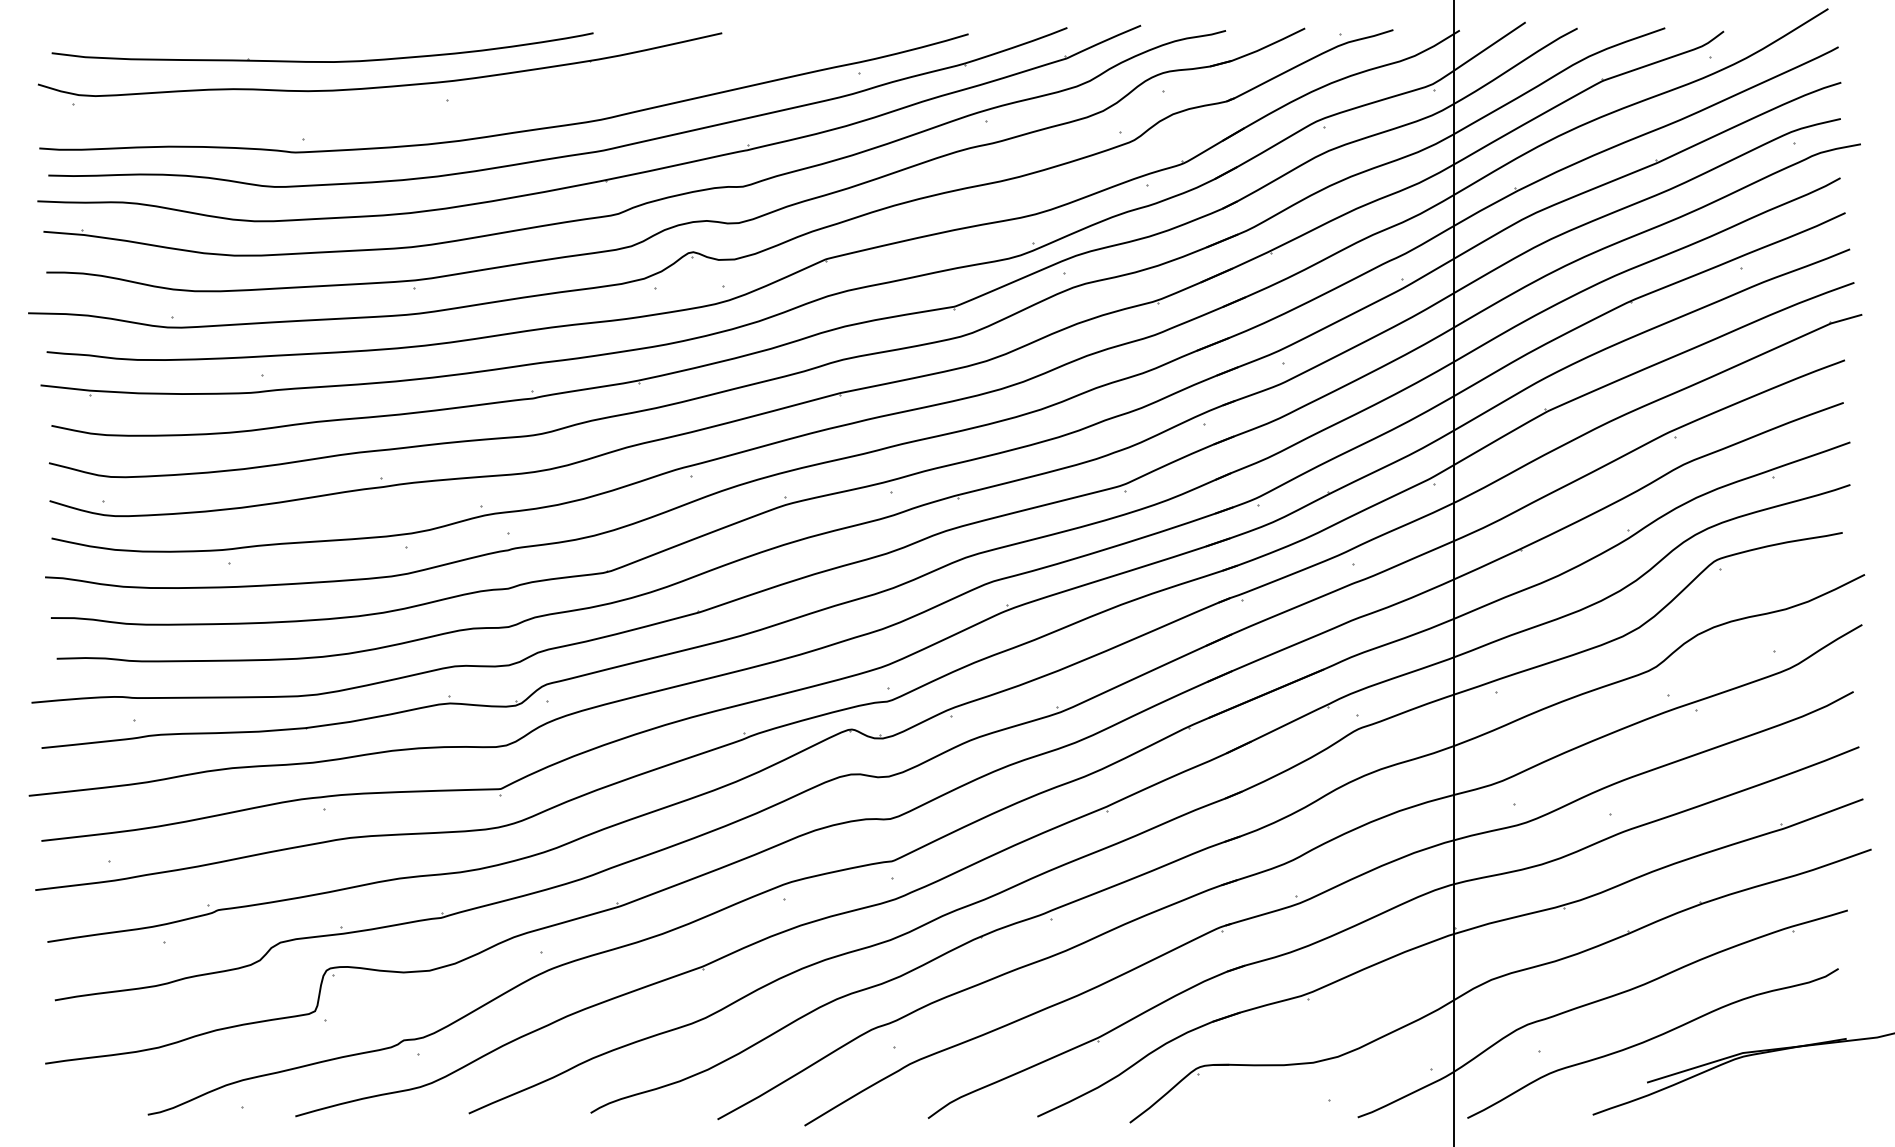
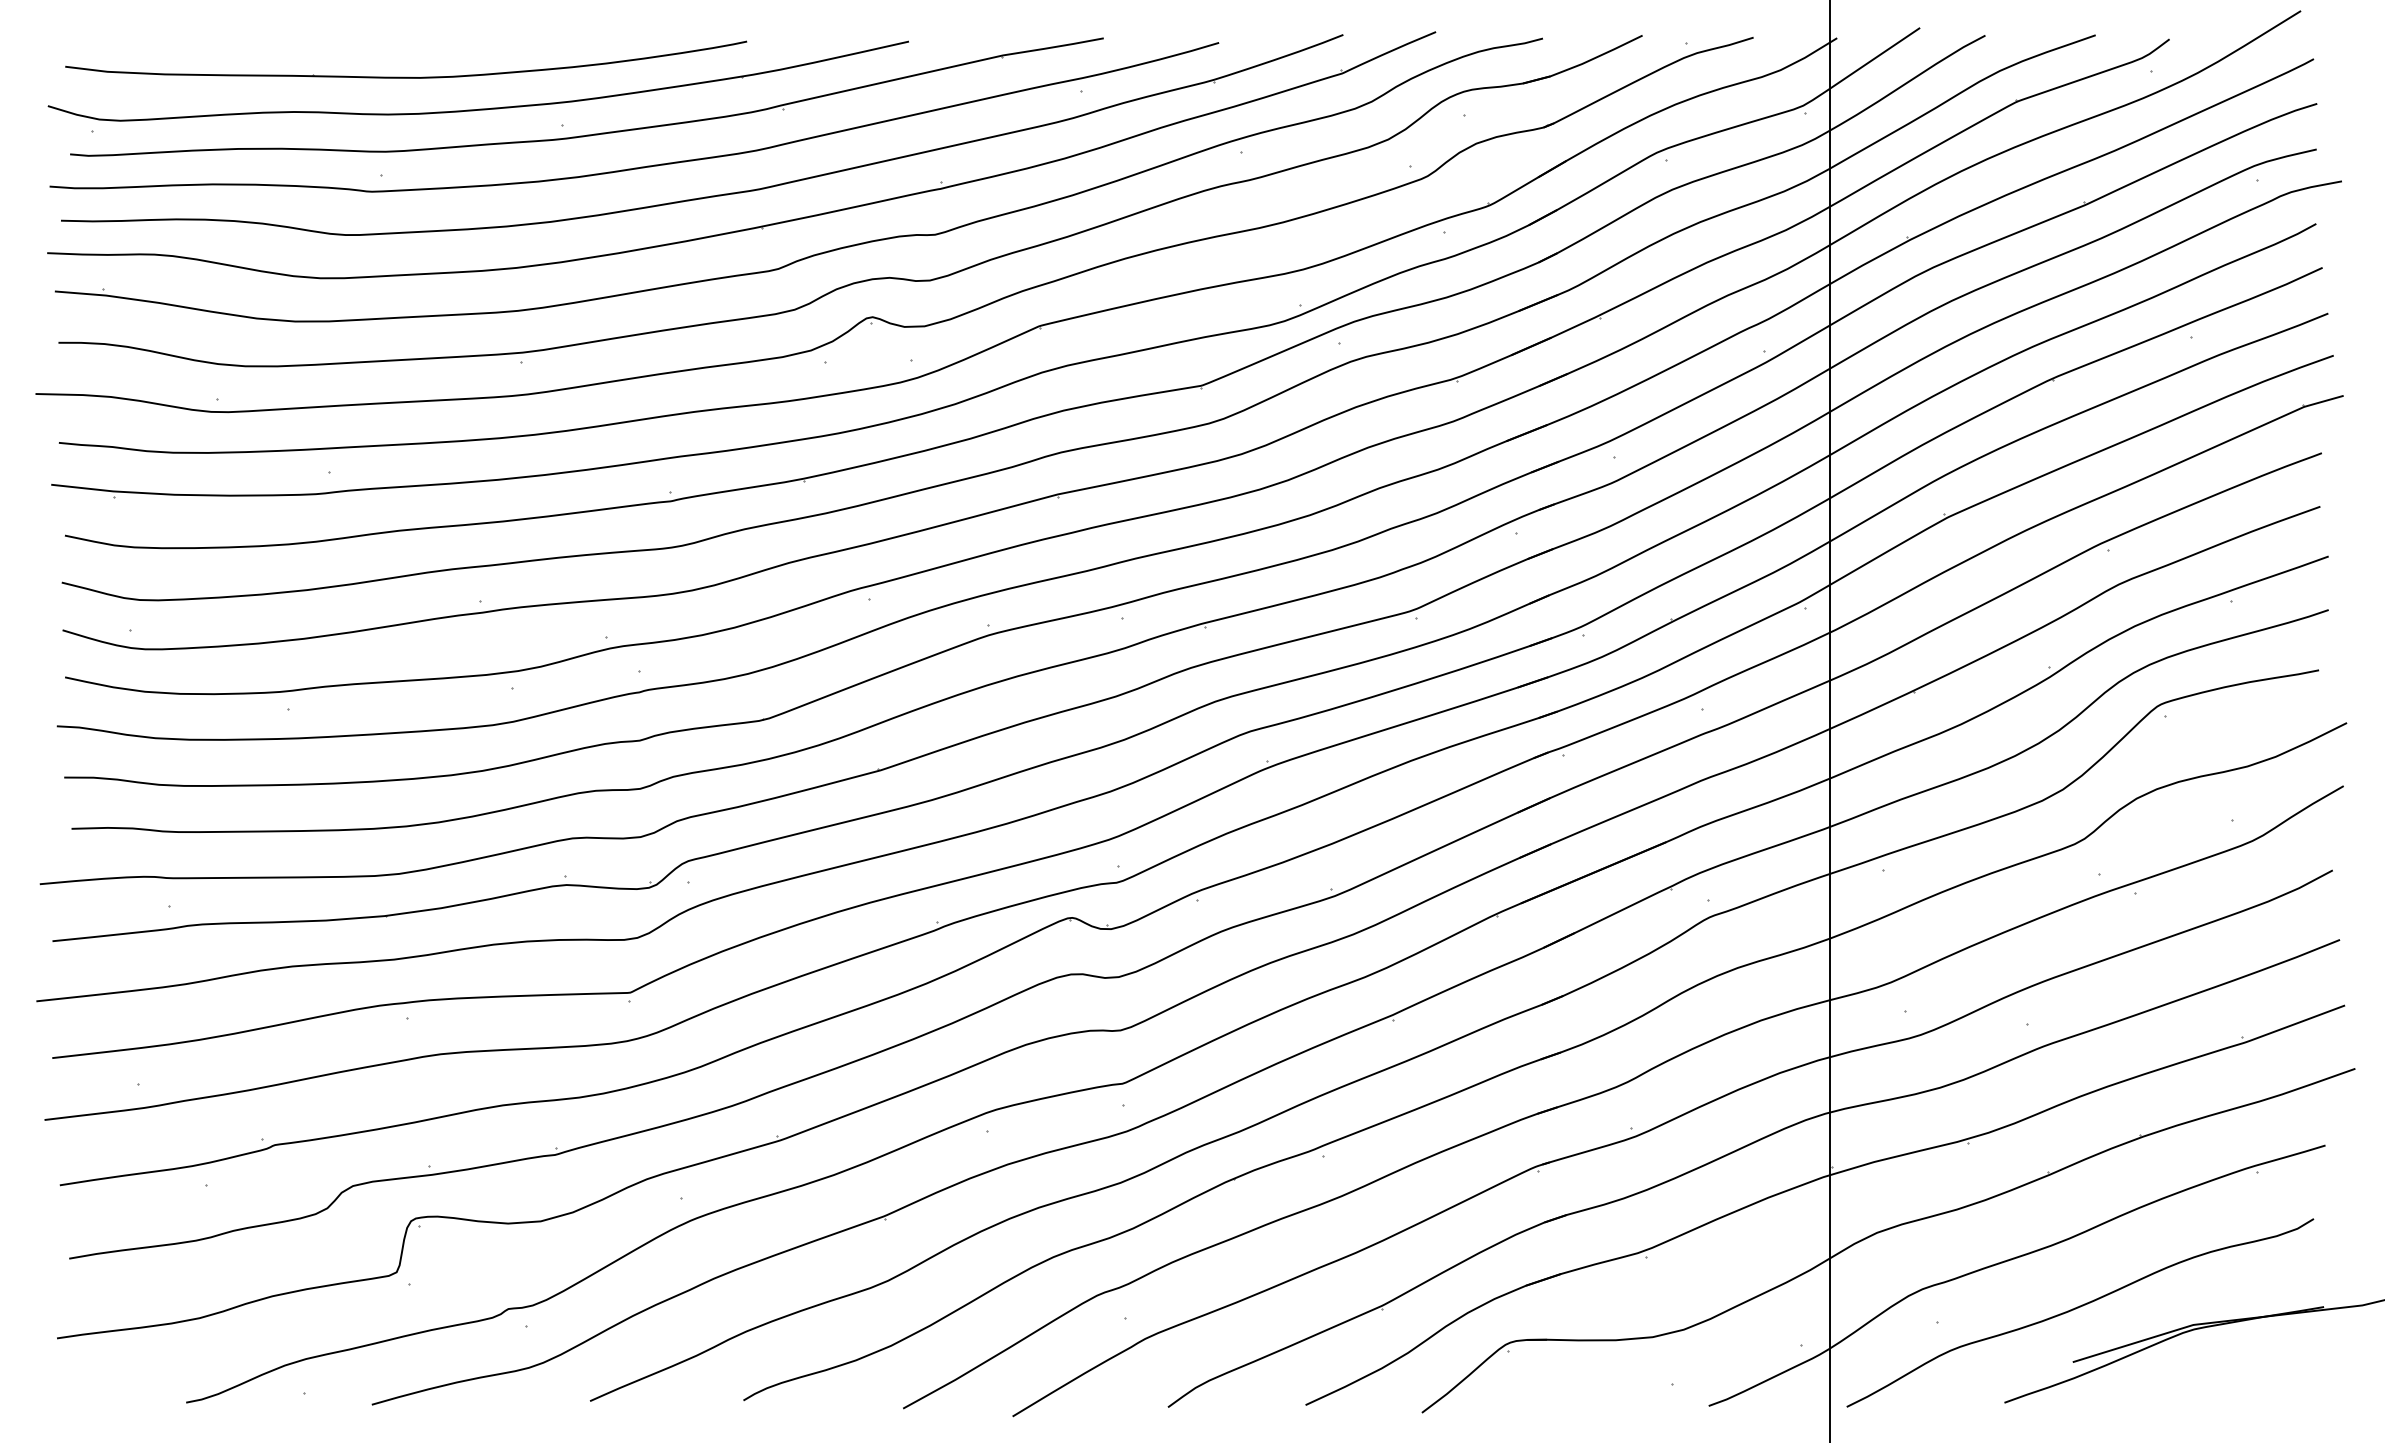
part: (468, 106) -> (589, 133), added

